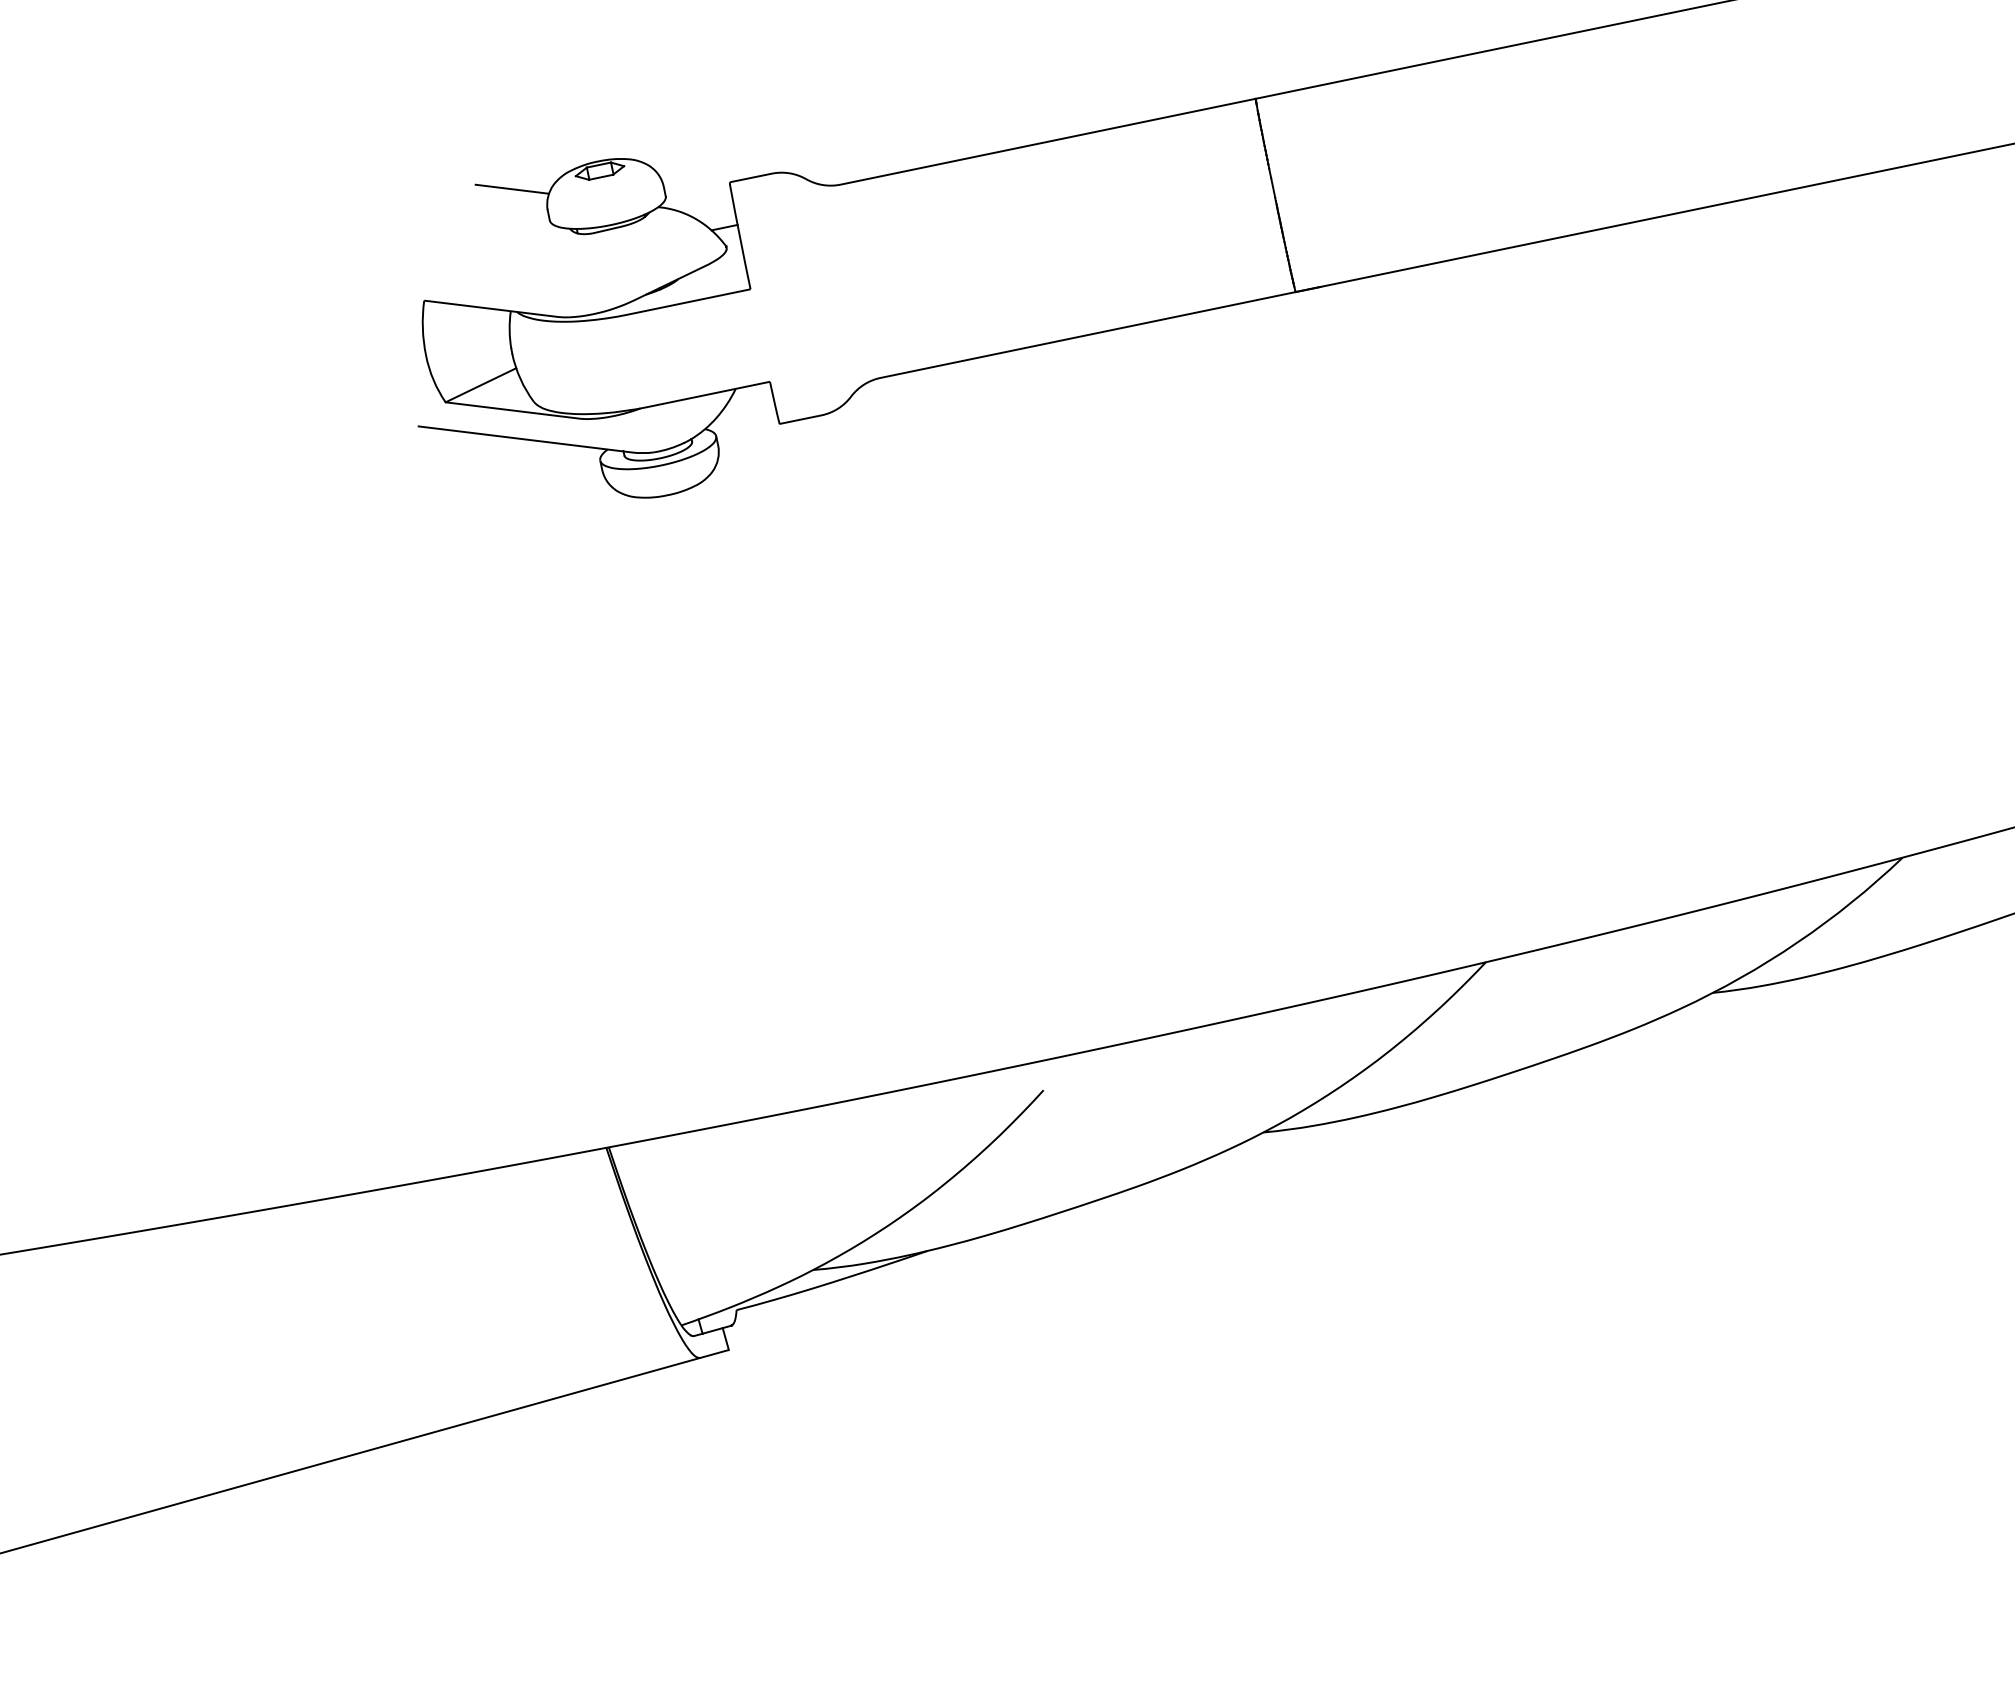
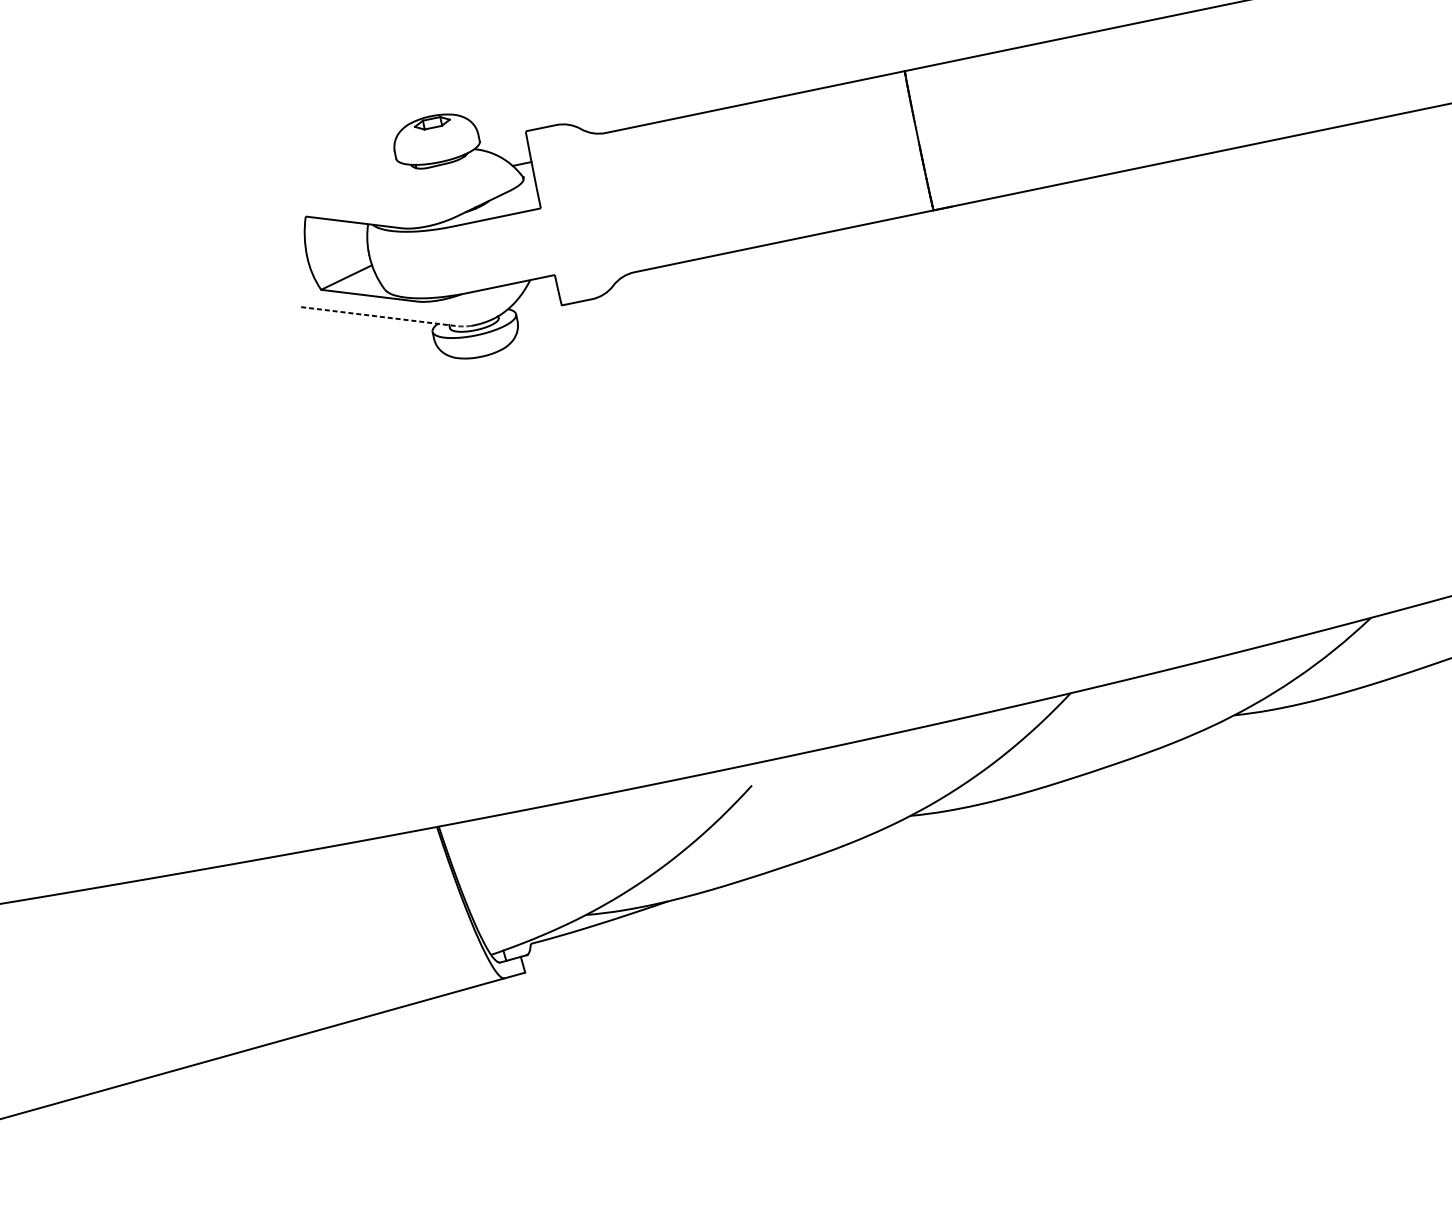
line: (512, 188) -> (369, 135), removed
line: (538, 441) -> (388, 318), solid -> dashed

